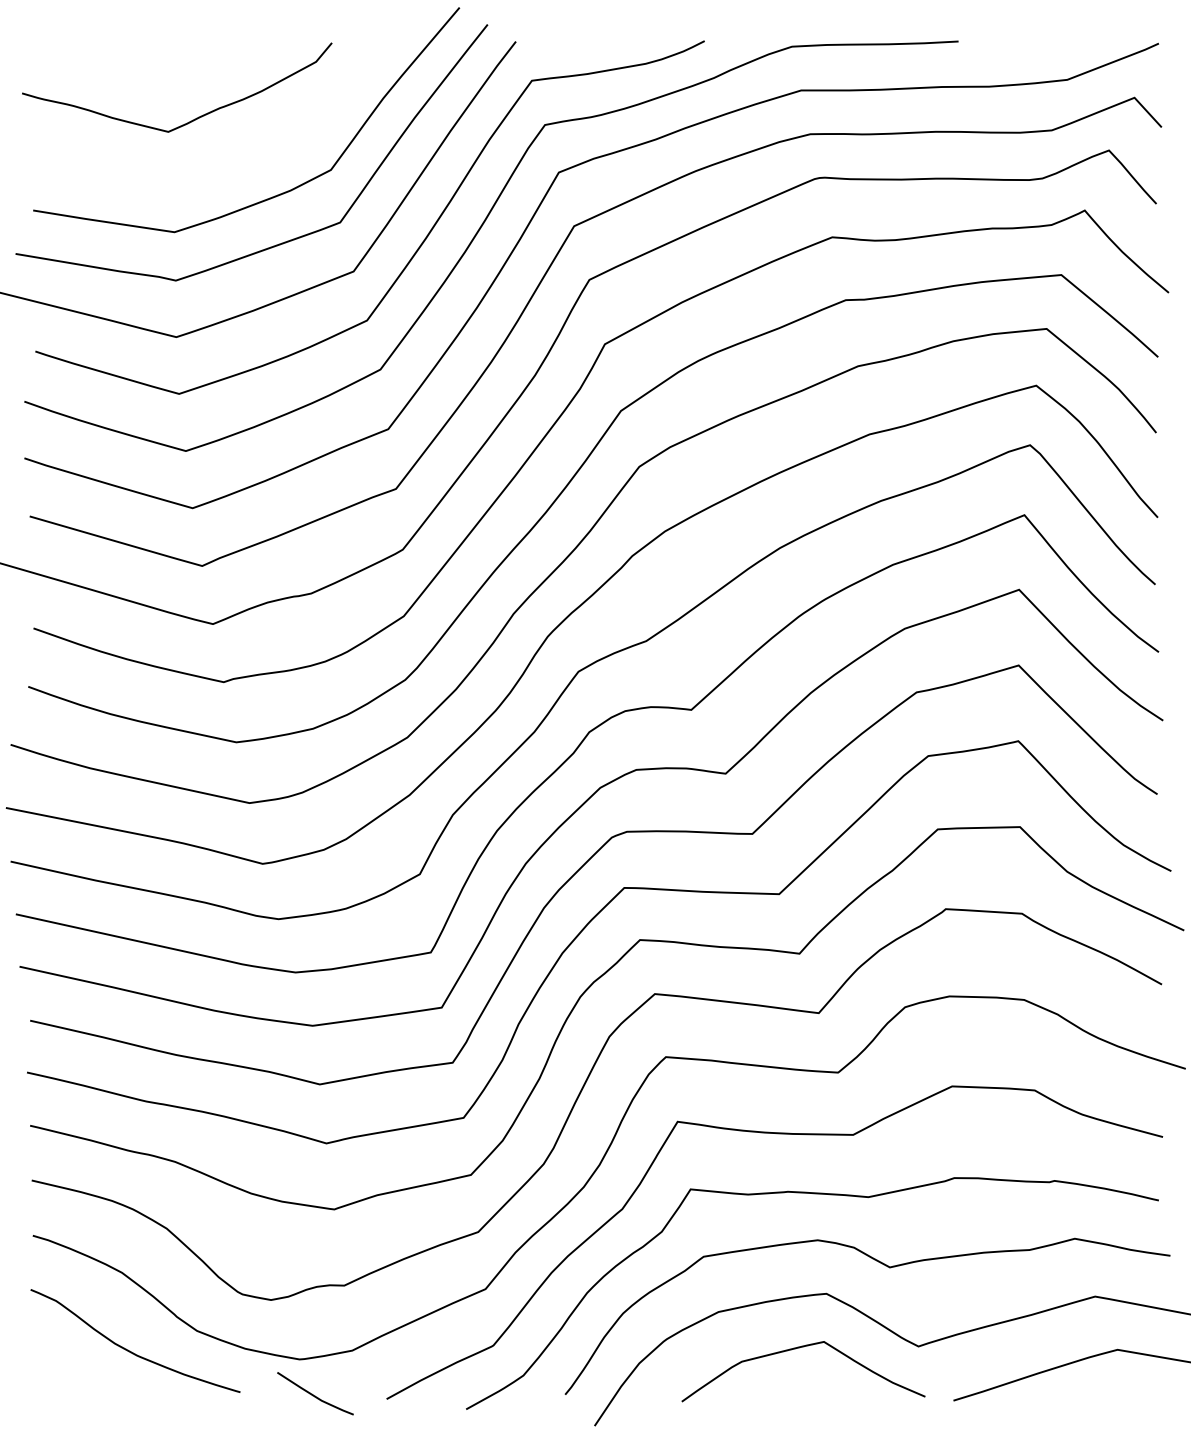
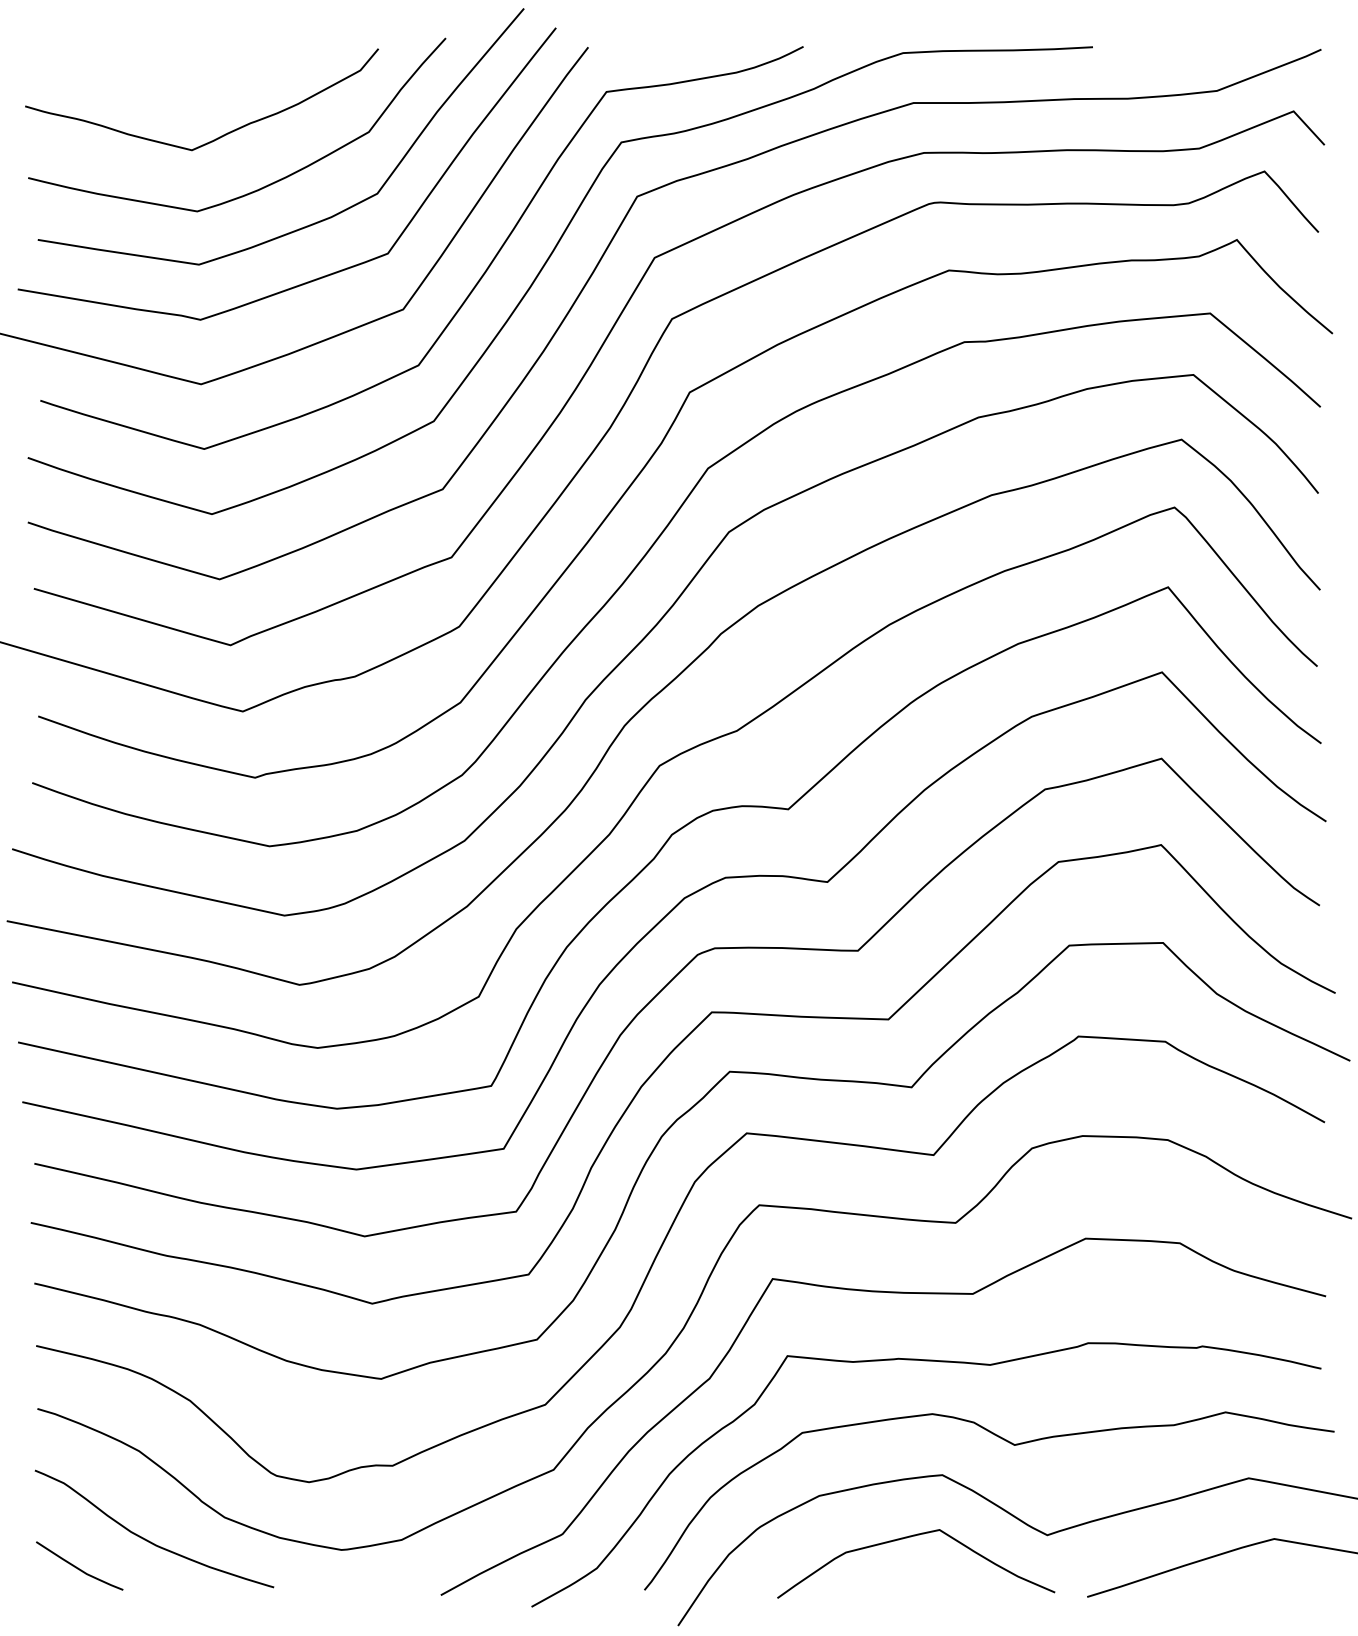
curve: (234, 161) -> (267, 184), added
curve: (314, 1394) -> (78, 1567), moved

